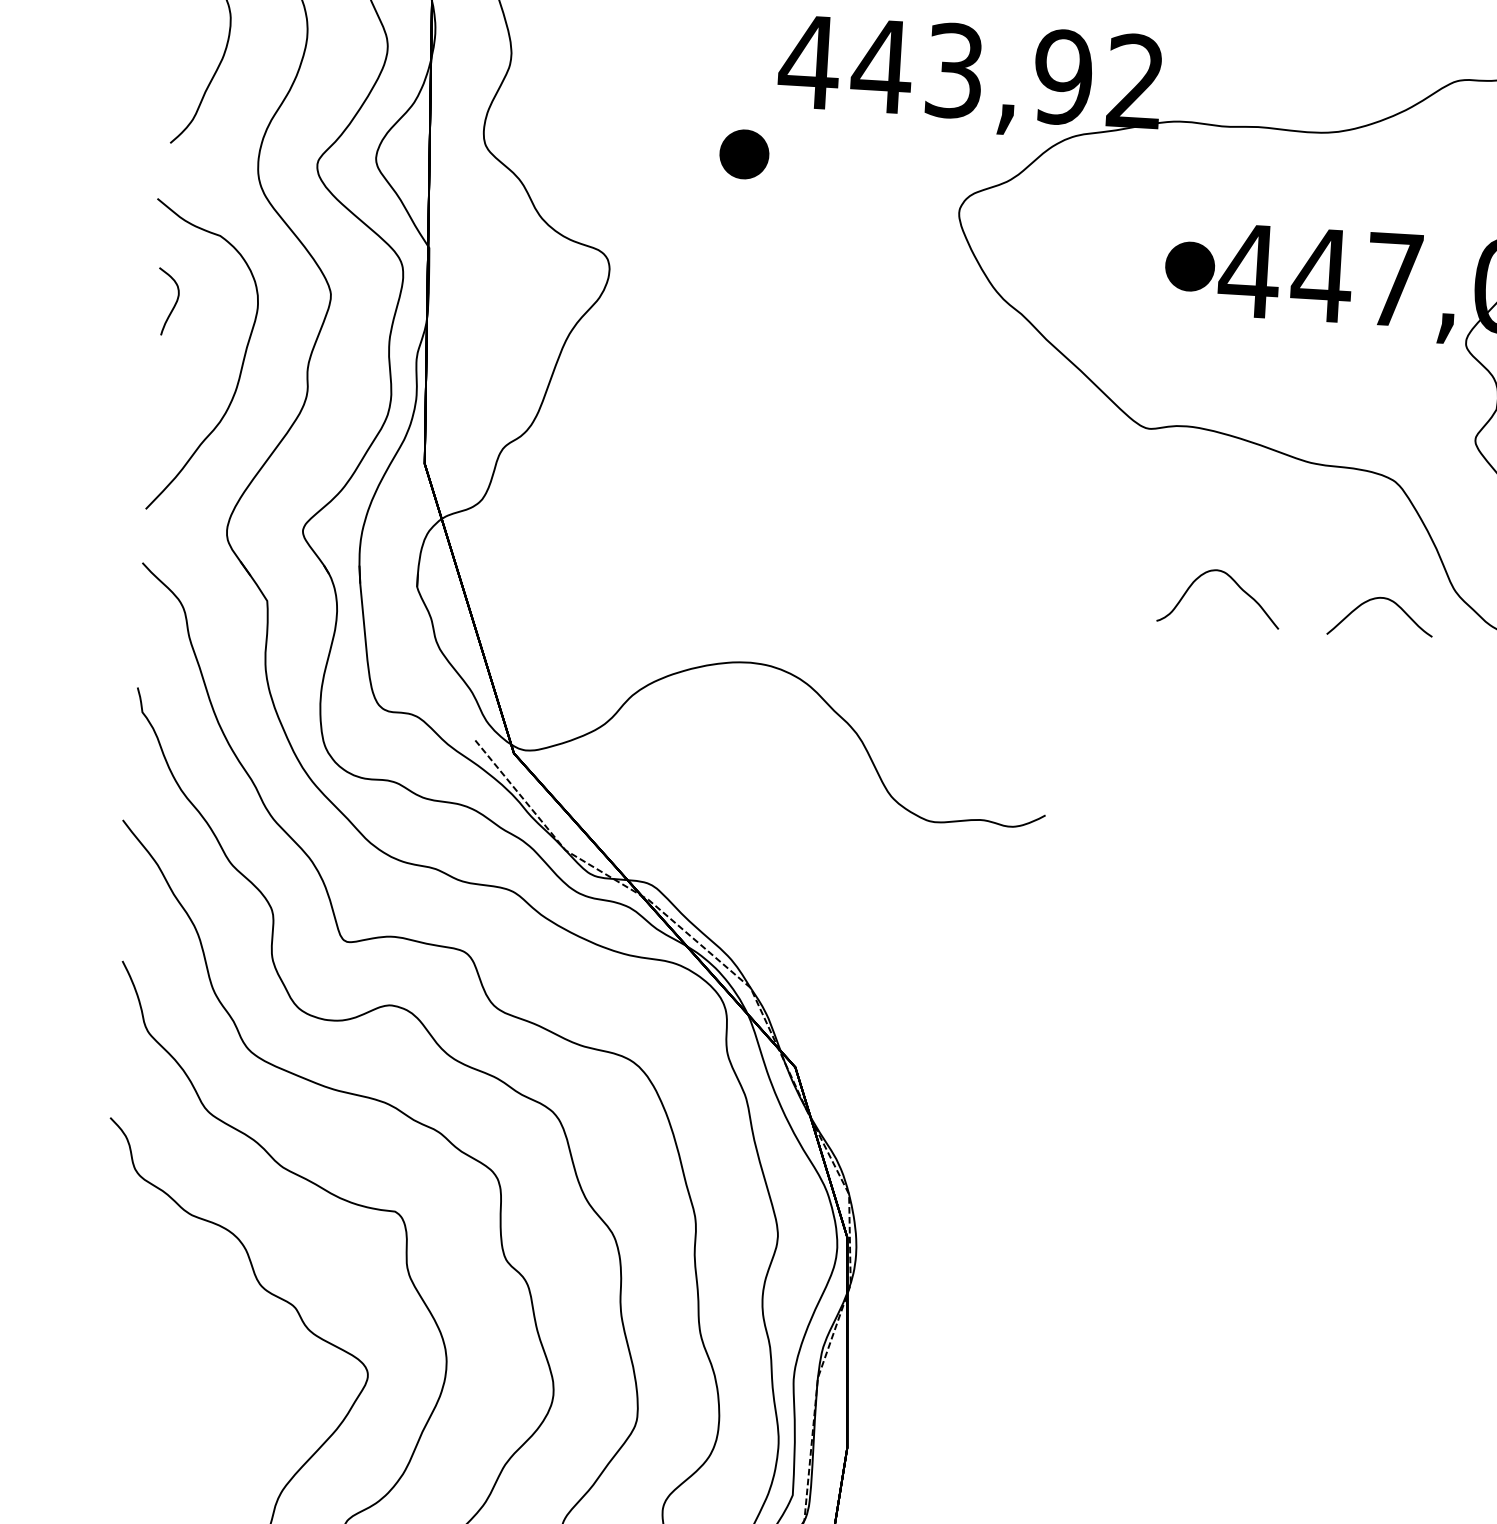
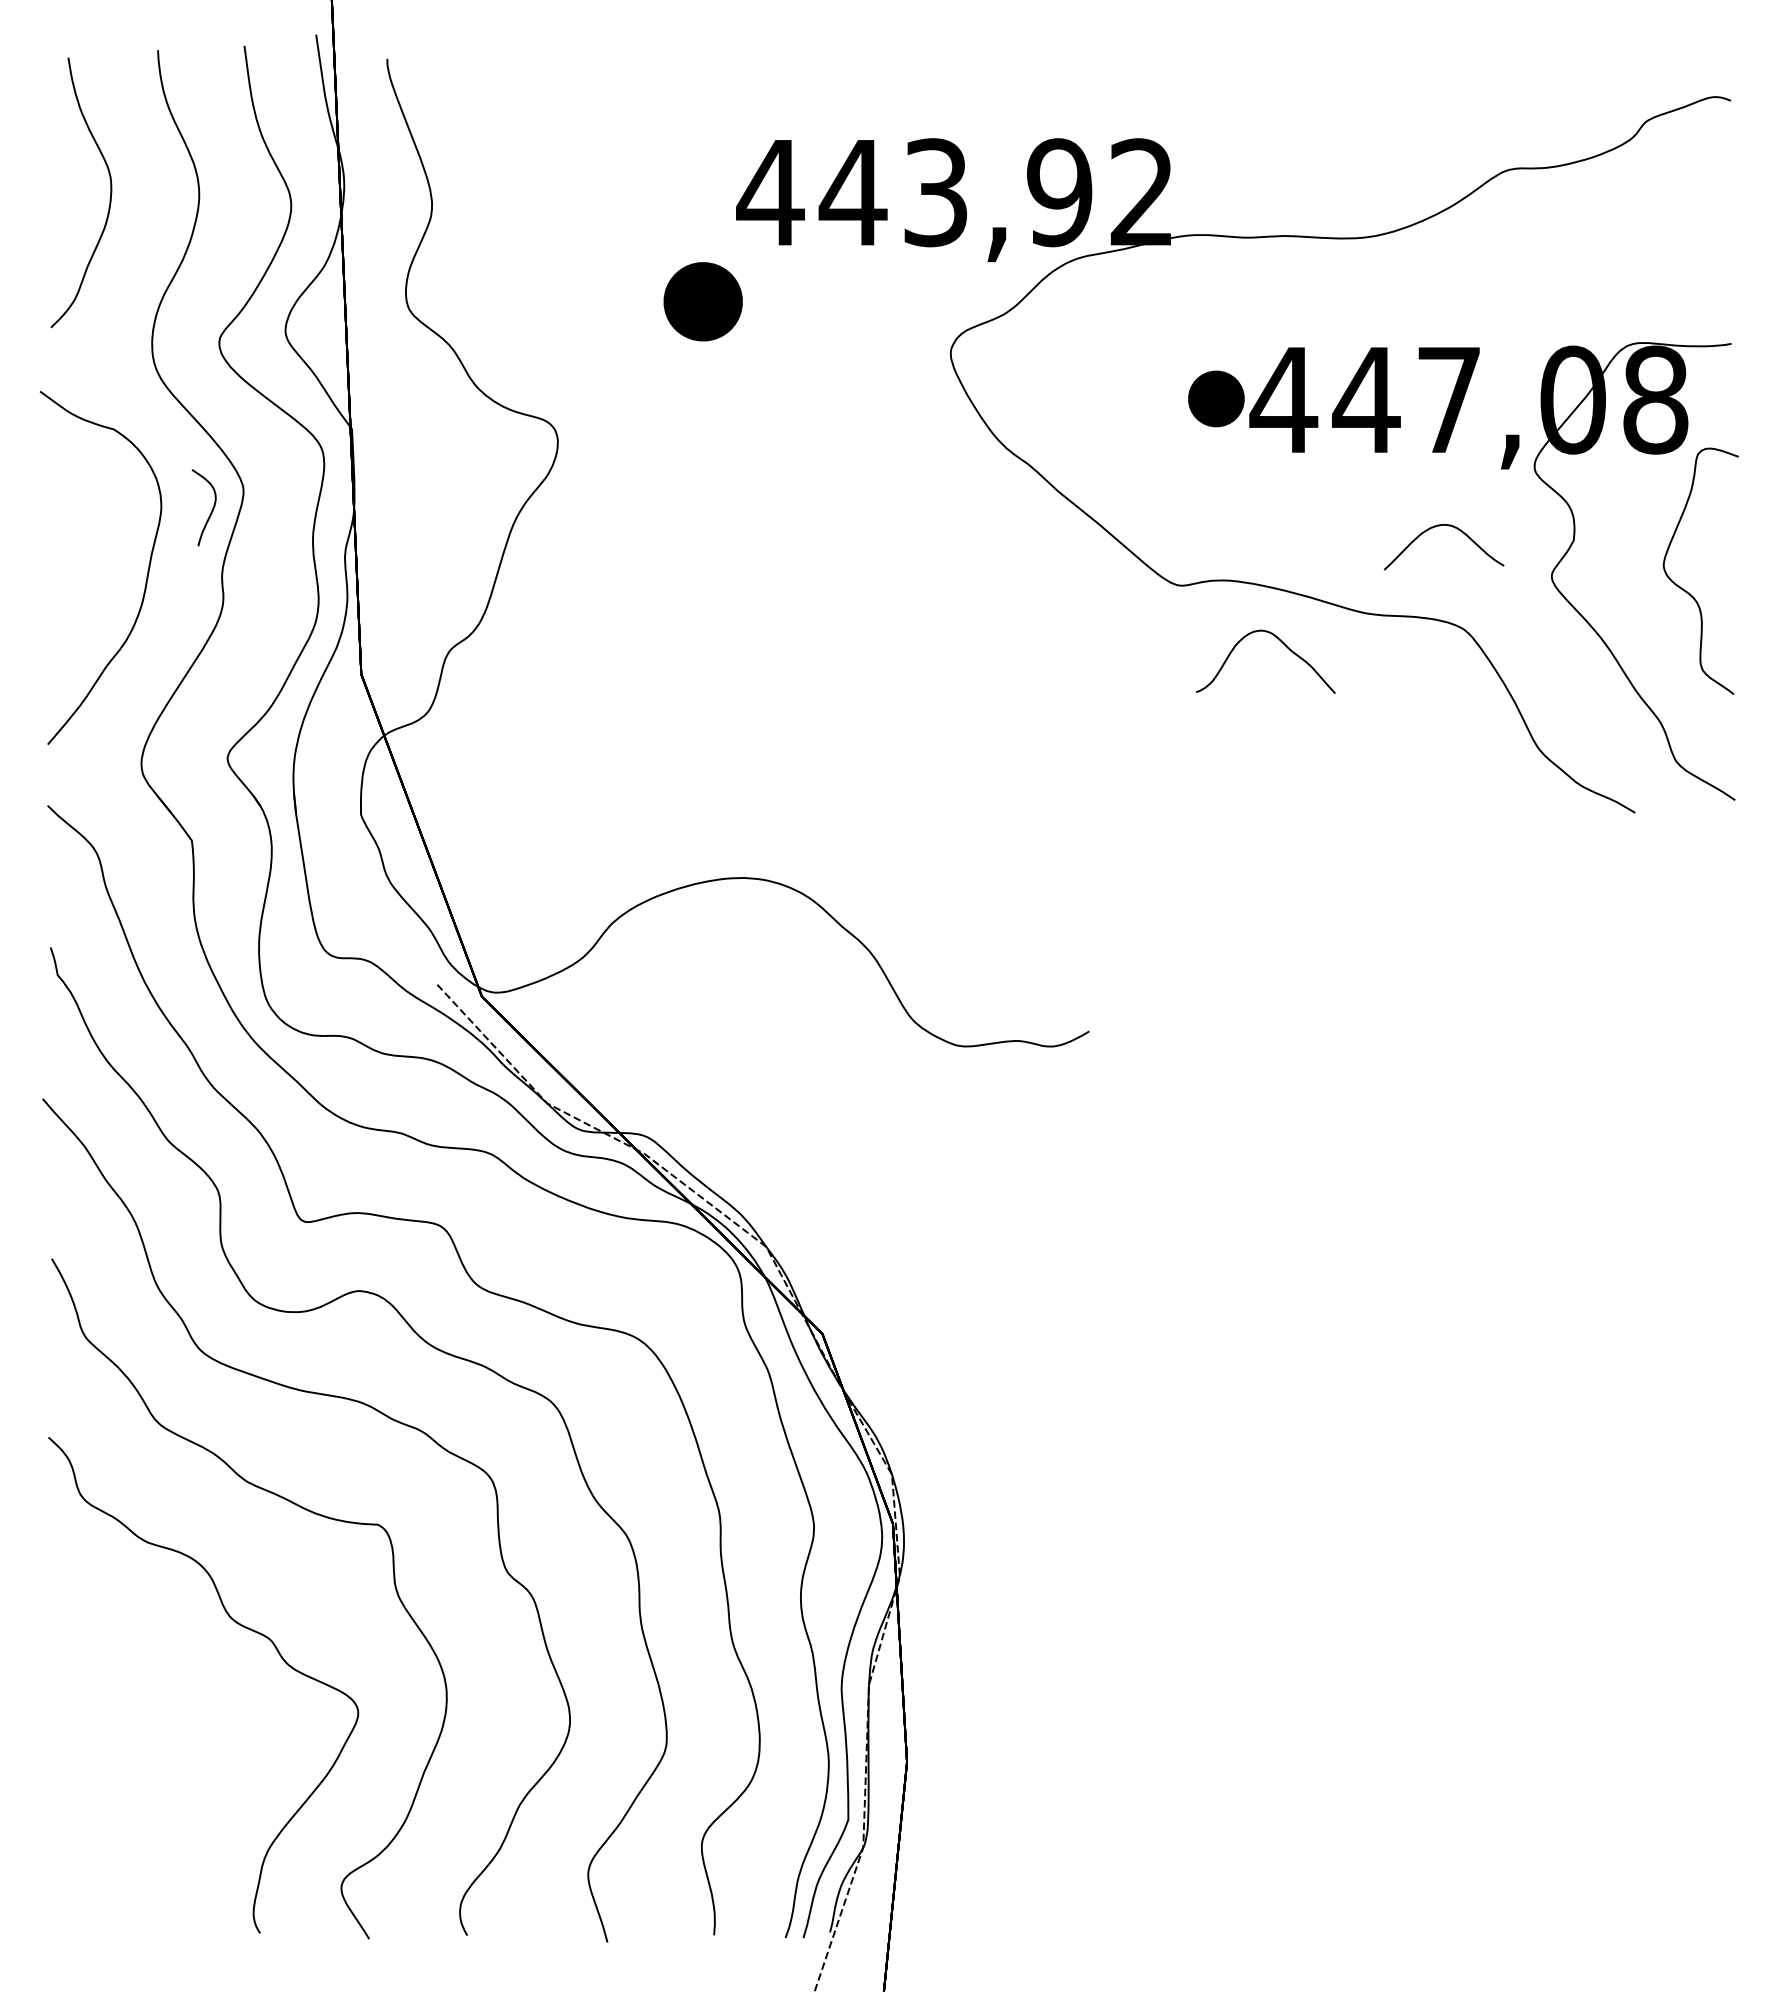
part: (743, 154) -> (702, 301), size x1.4
part: (174, 304) -> (211, 510), moved
curve: (1234, 582) -> (1282, 643), moved
curve: (1378, 599) -> (1440, 526), moved

